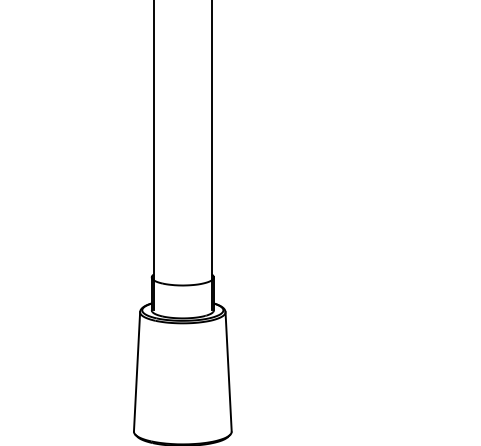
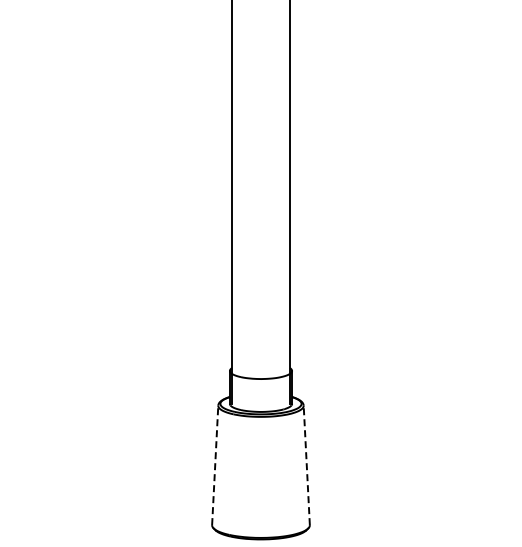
line: (137, 371) -> (215, 465), solid -> dashed
line: (228, 371) -> (306, 465), solid -> dashed

